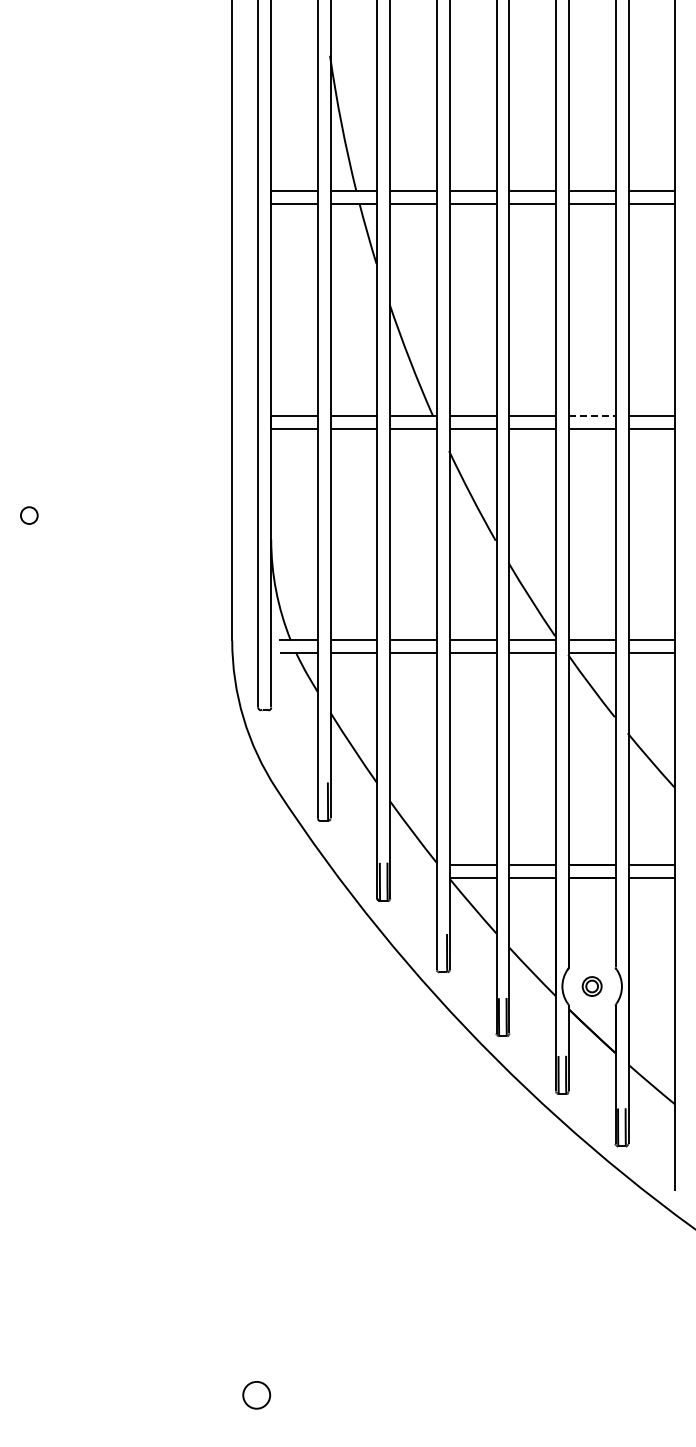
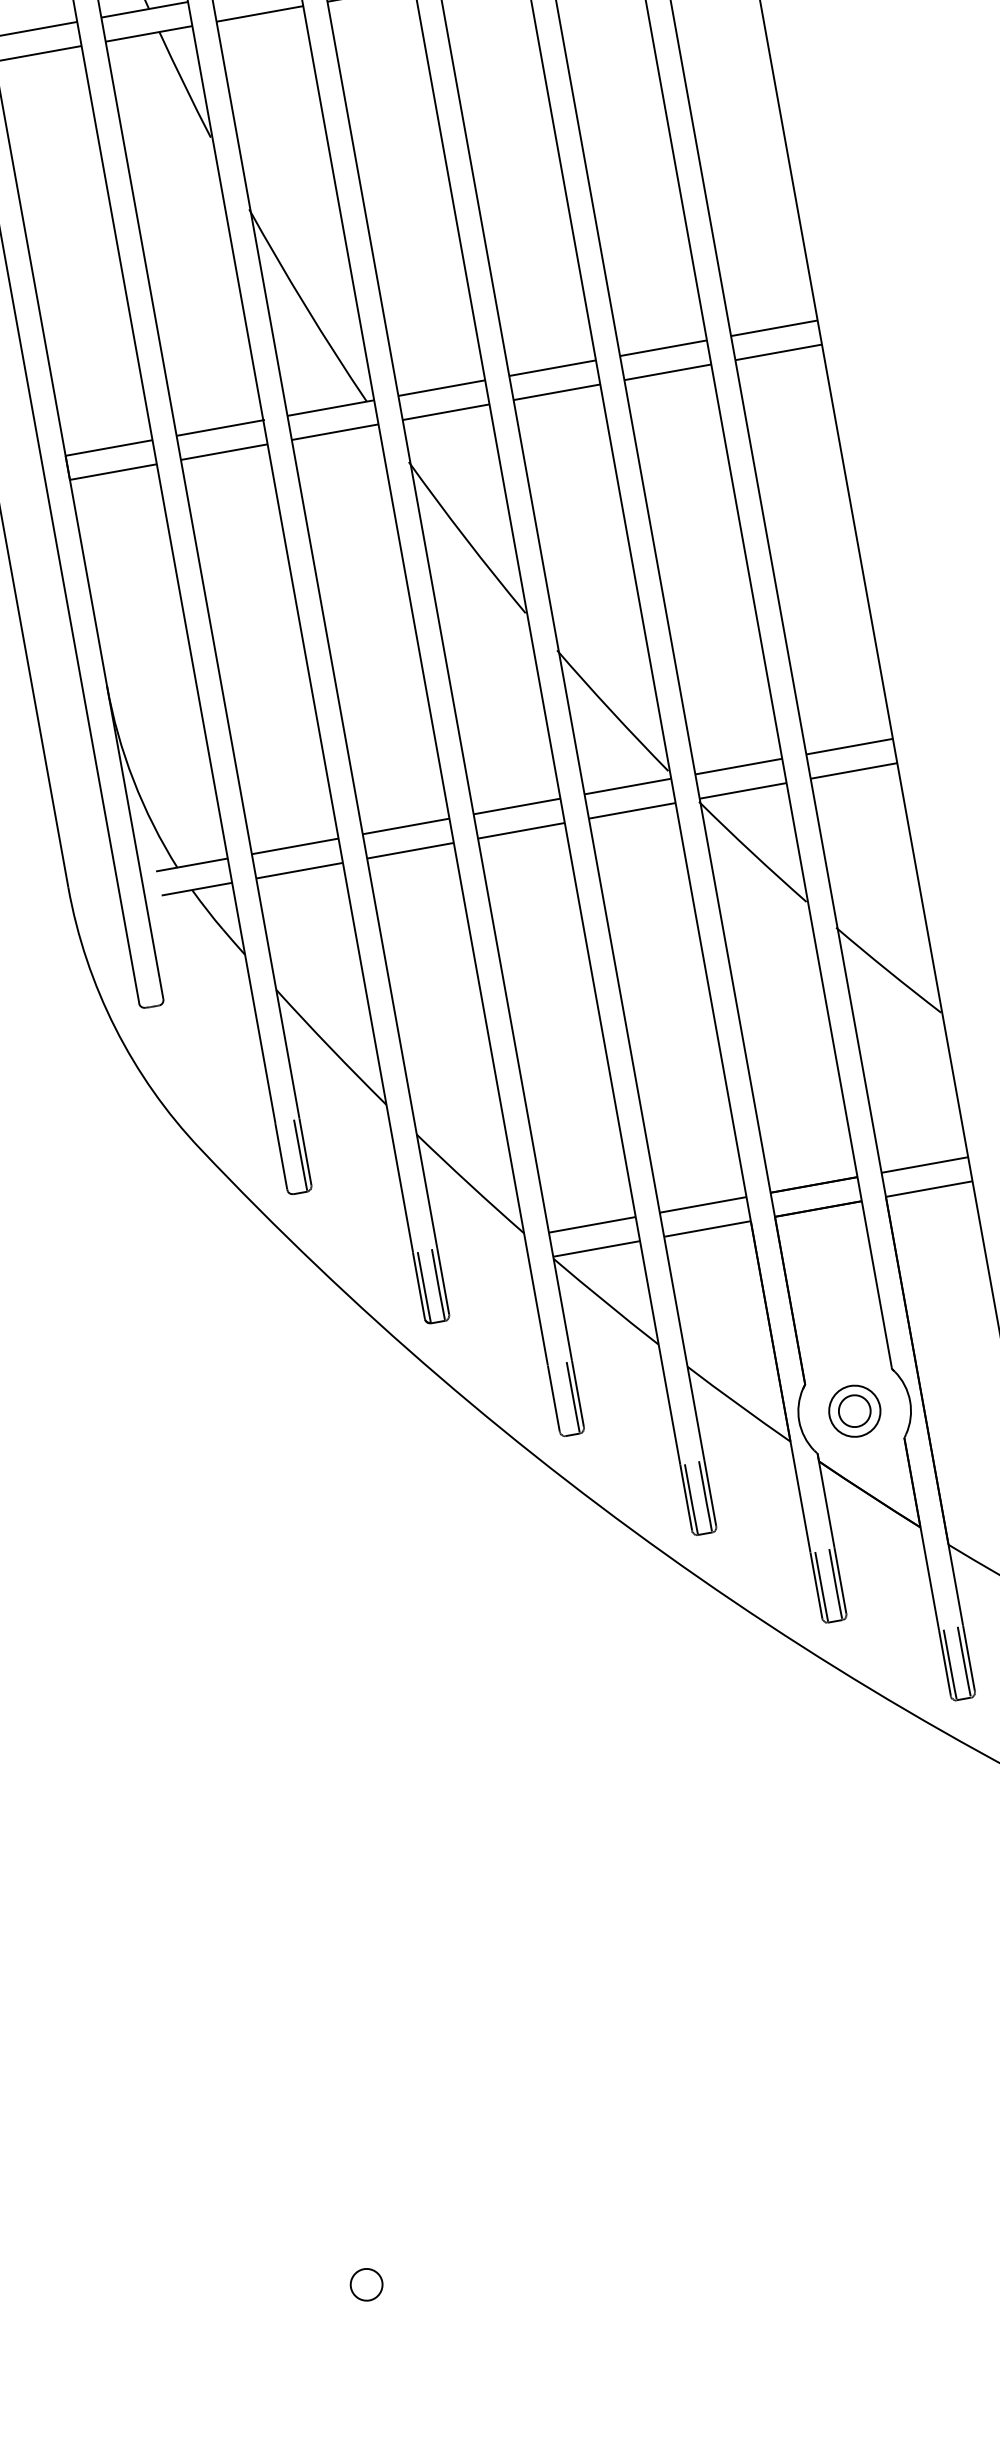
line: (592, 415) -> (663, 347), dashed -> solid
part: (591, 986) -> (853, 1411), size x1.43
part: (256, 1394) -> (366, 2283), size x0.62

